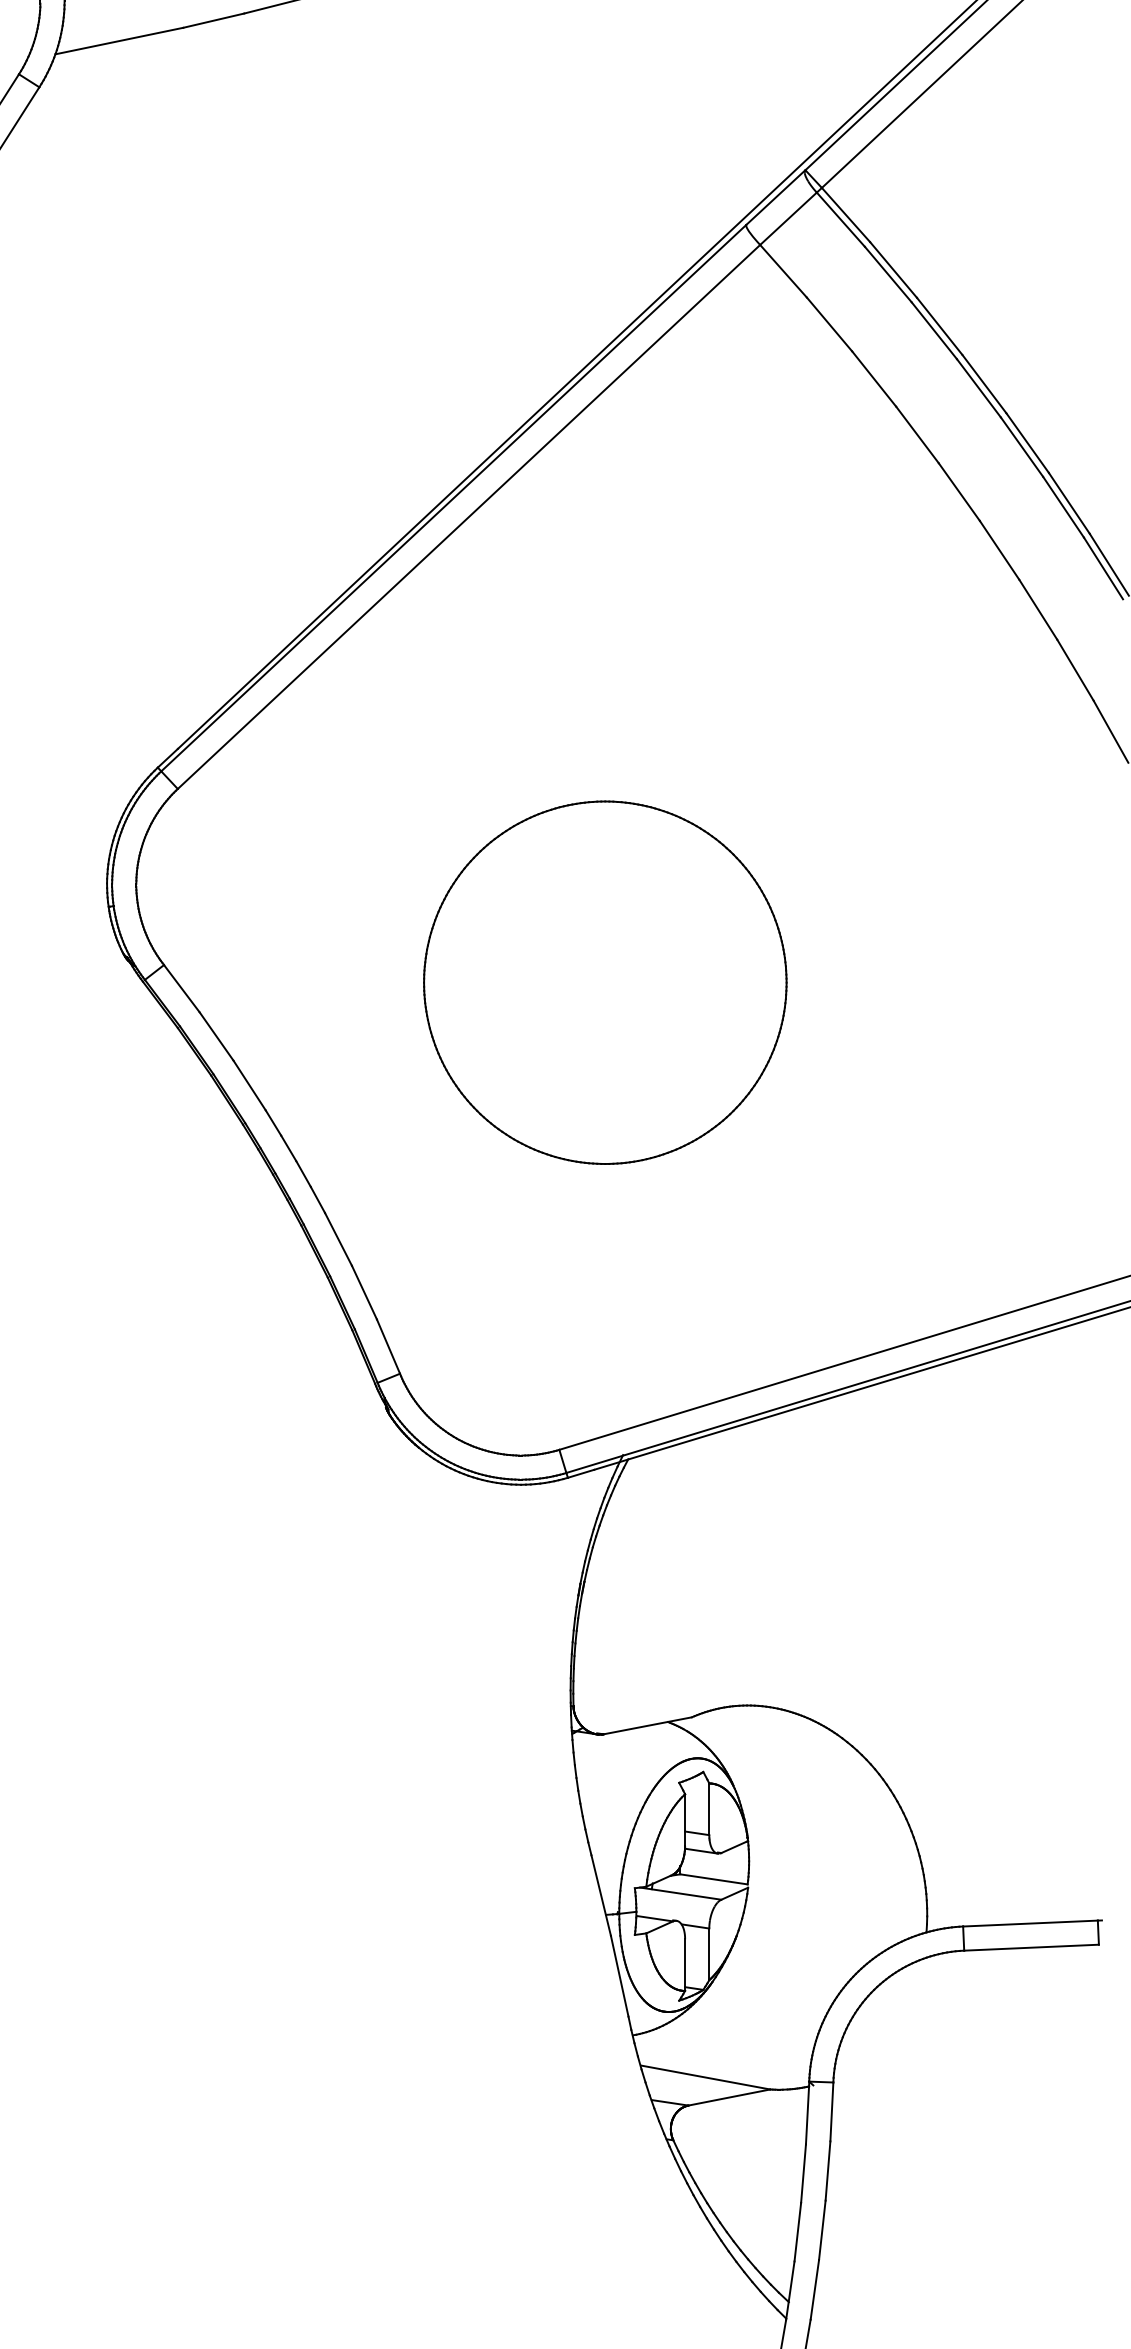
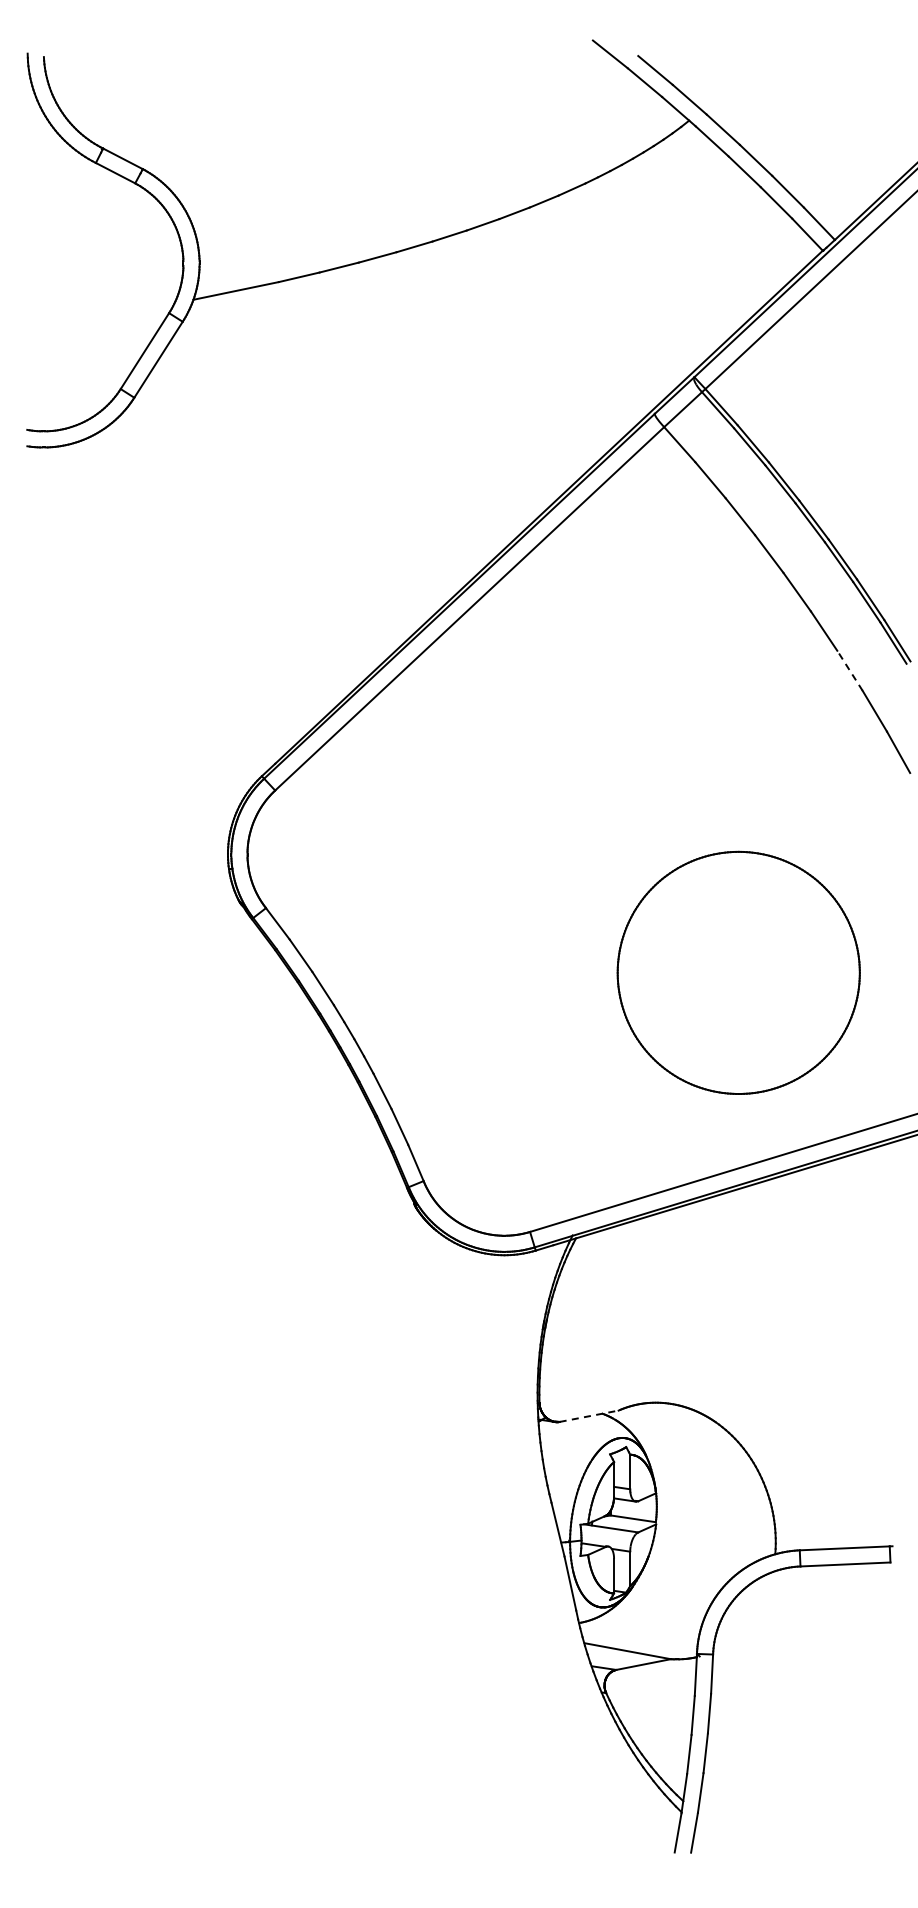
line: (1037, 609) -> (849, 670), solid -> dashed
part: (604, 982) -> (738, 972), moved
line: (648, 1726) -> (589, 1416), solid -> dashed

